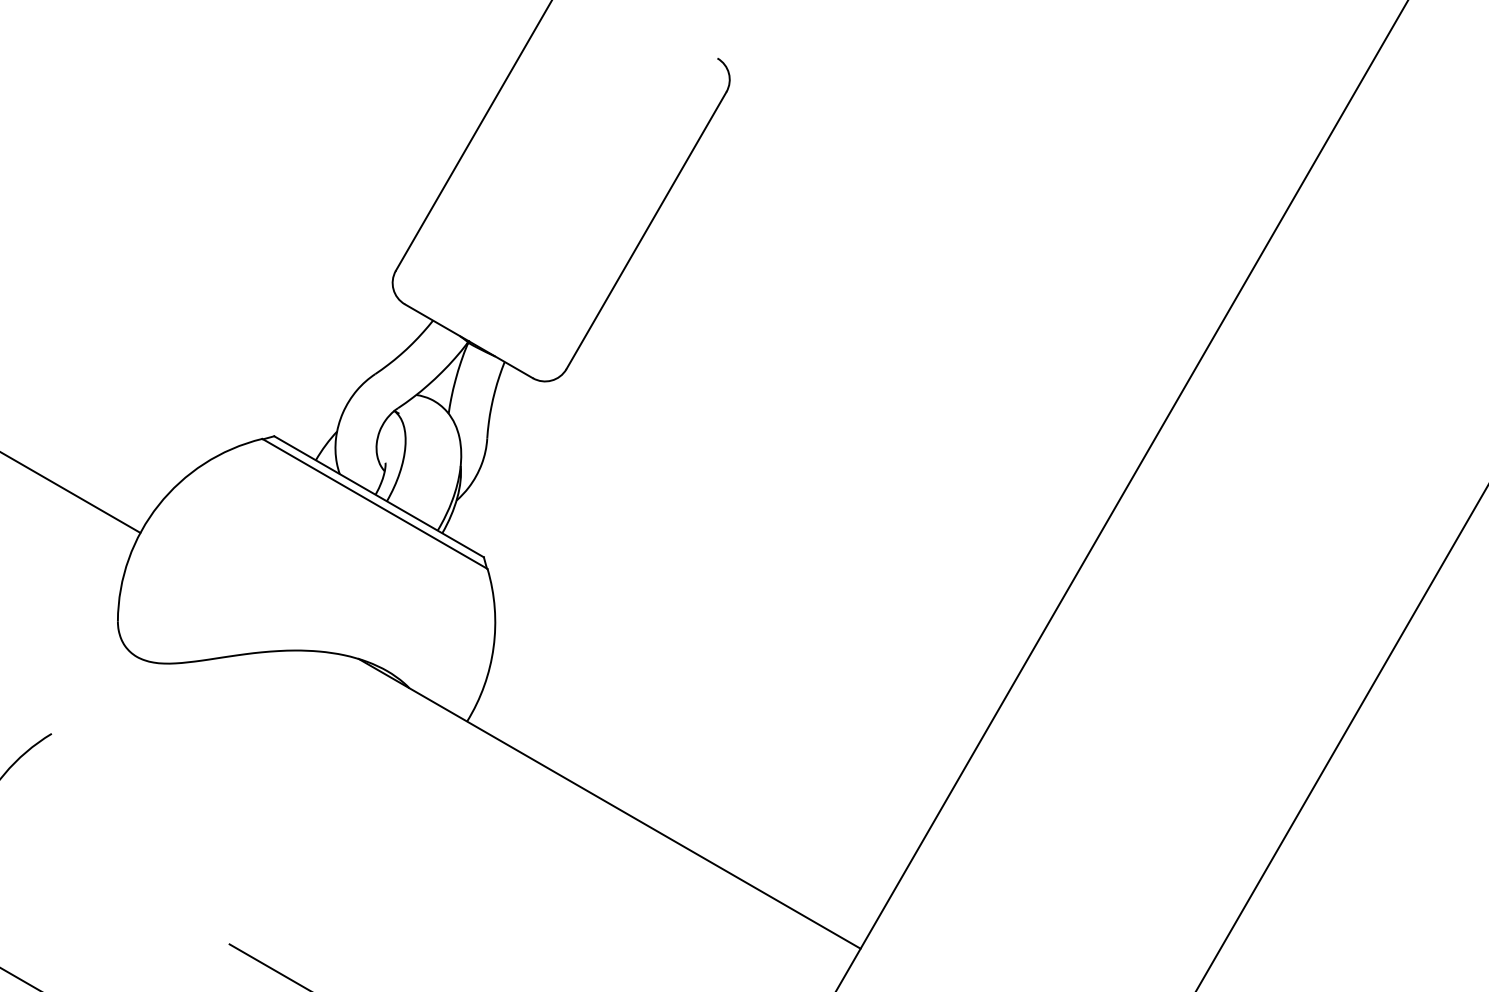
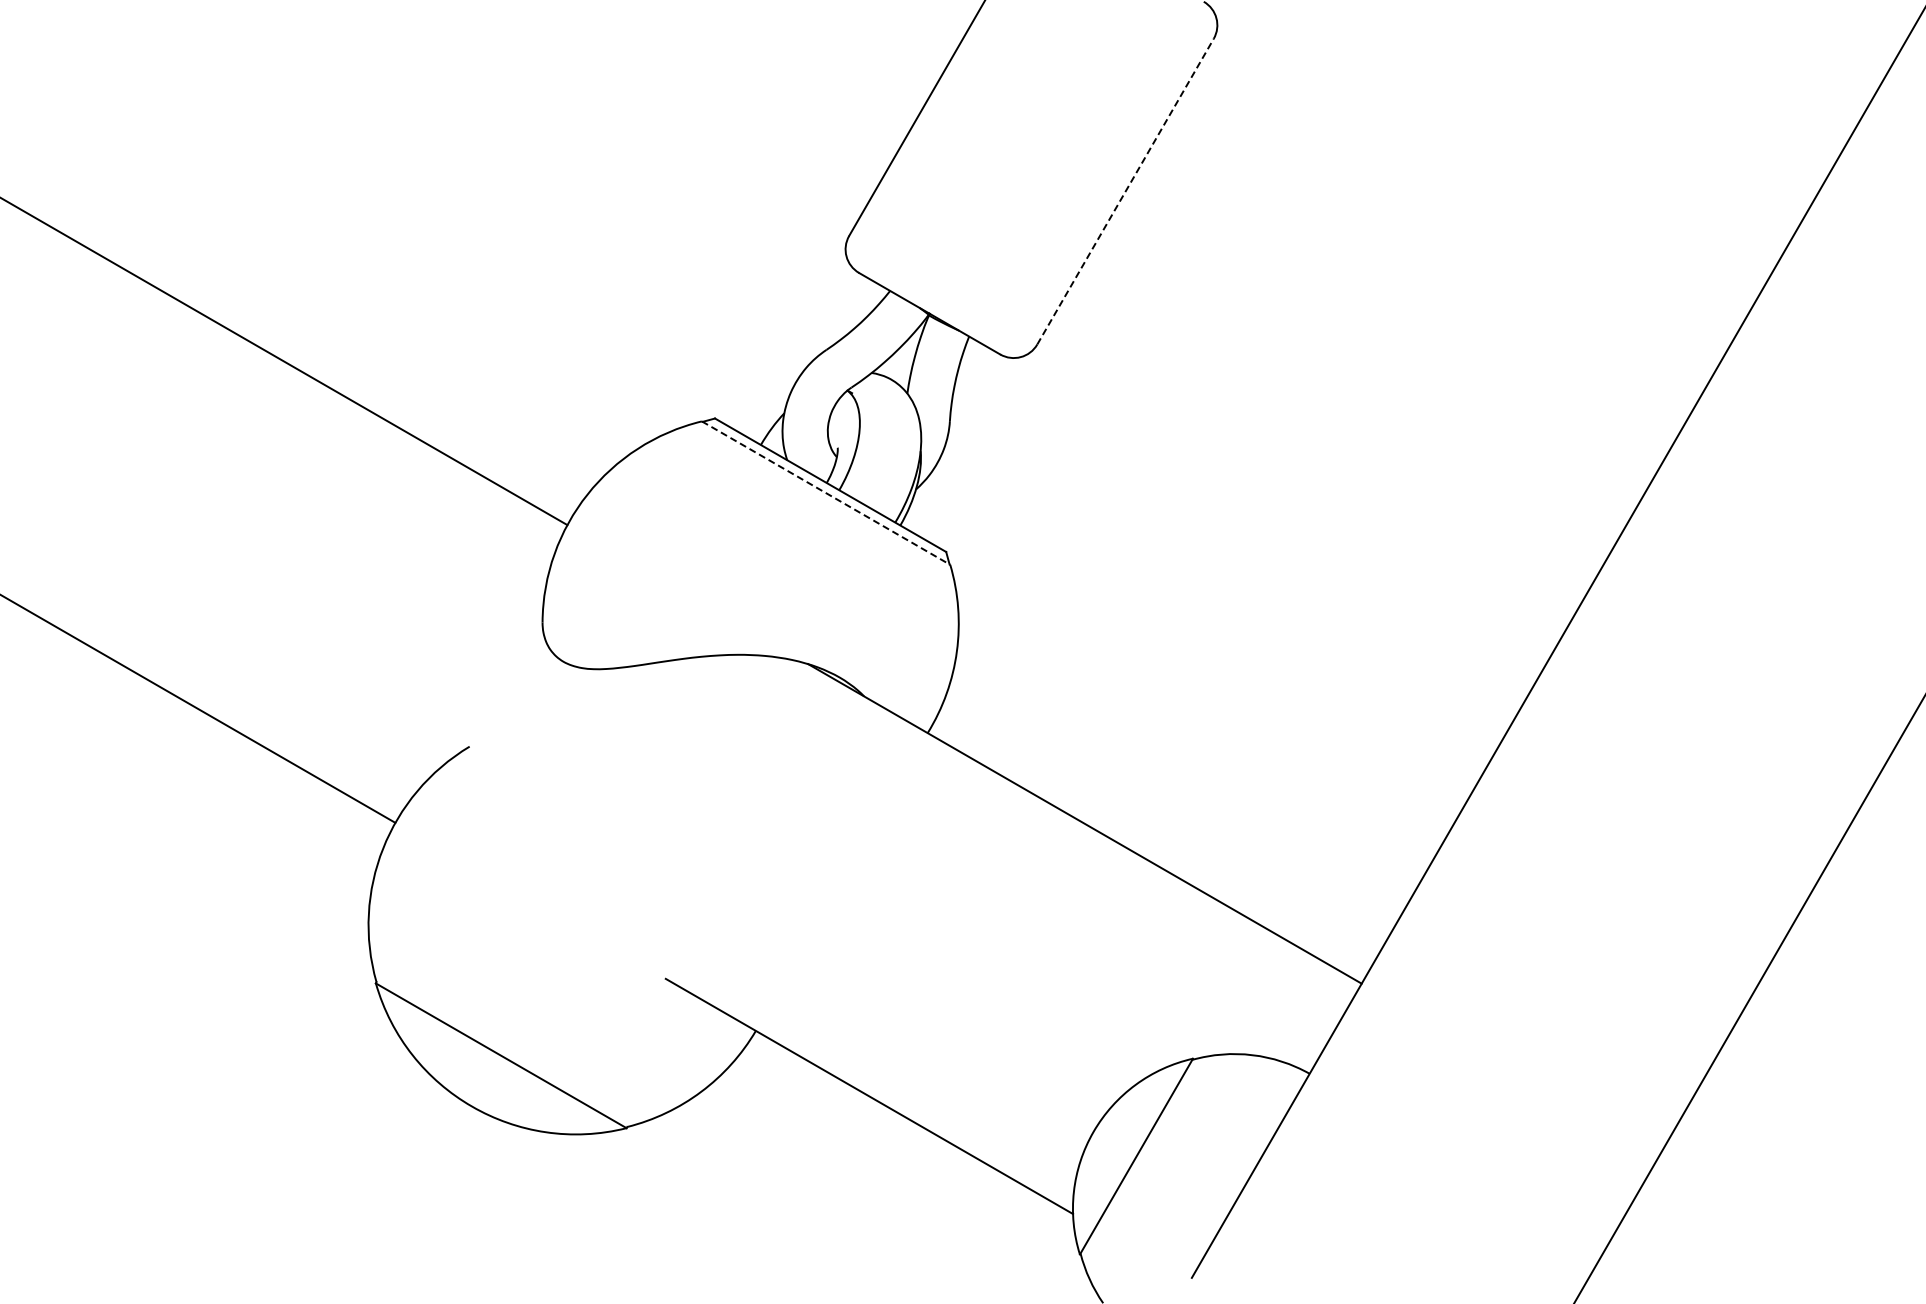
line: (646, 230) -> (1125, 191), solid -> dashed
line: (375, 504) -> (826, 493), solid -> dashed

